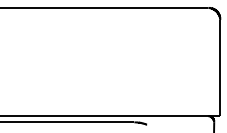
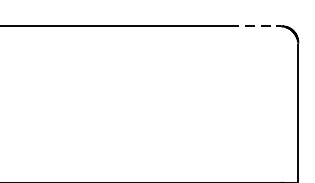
line: (190, 7) -> (255, 25), solid -> dashed

